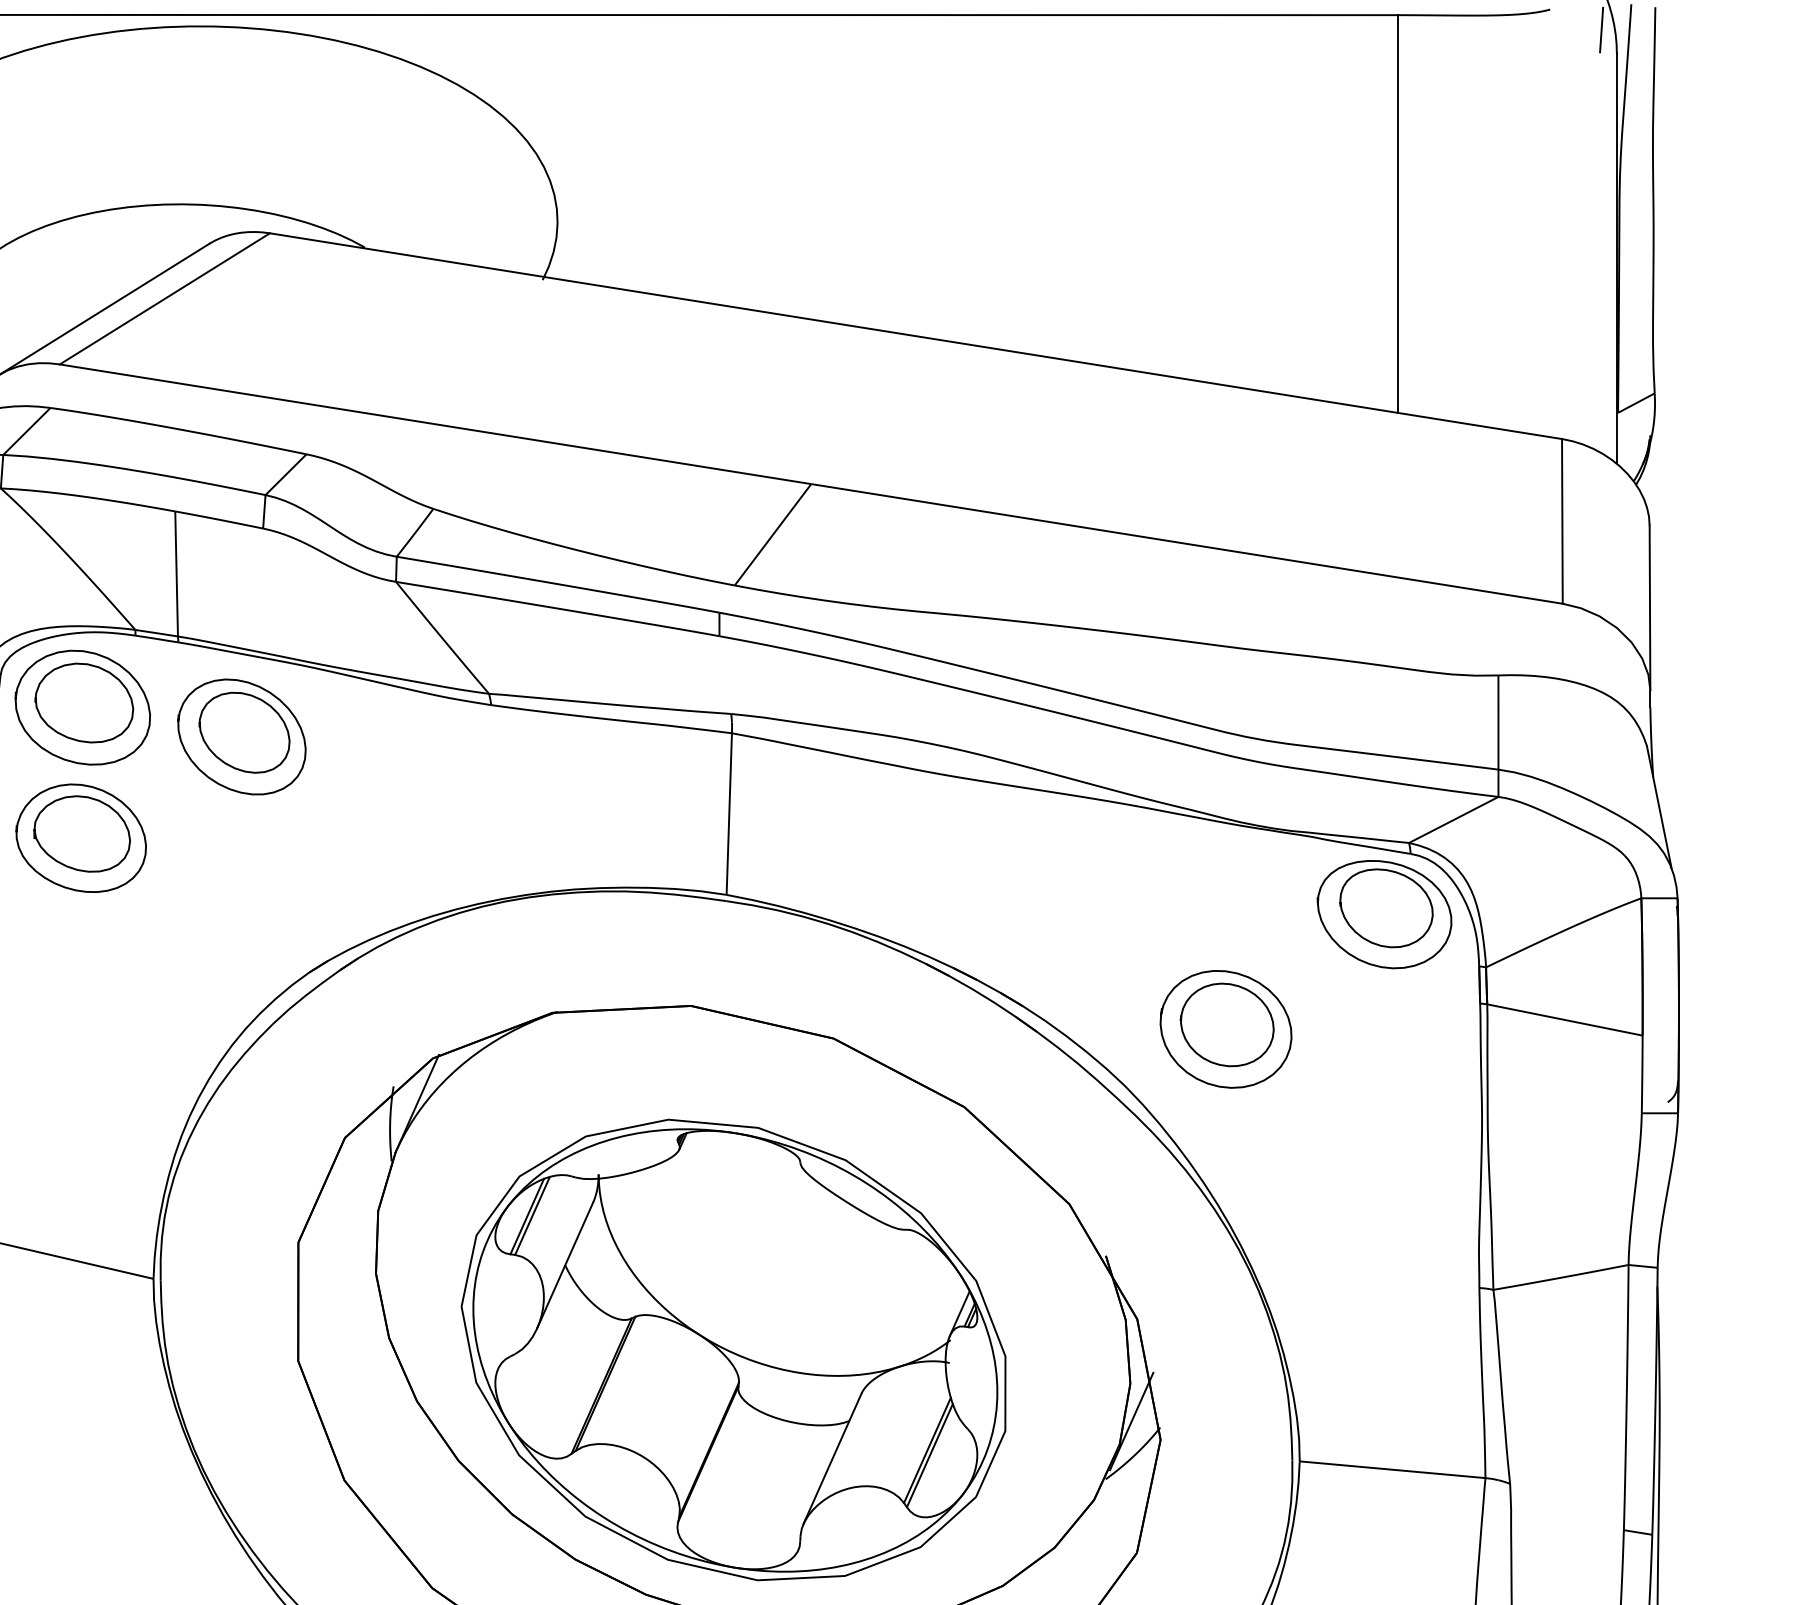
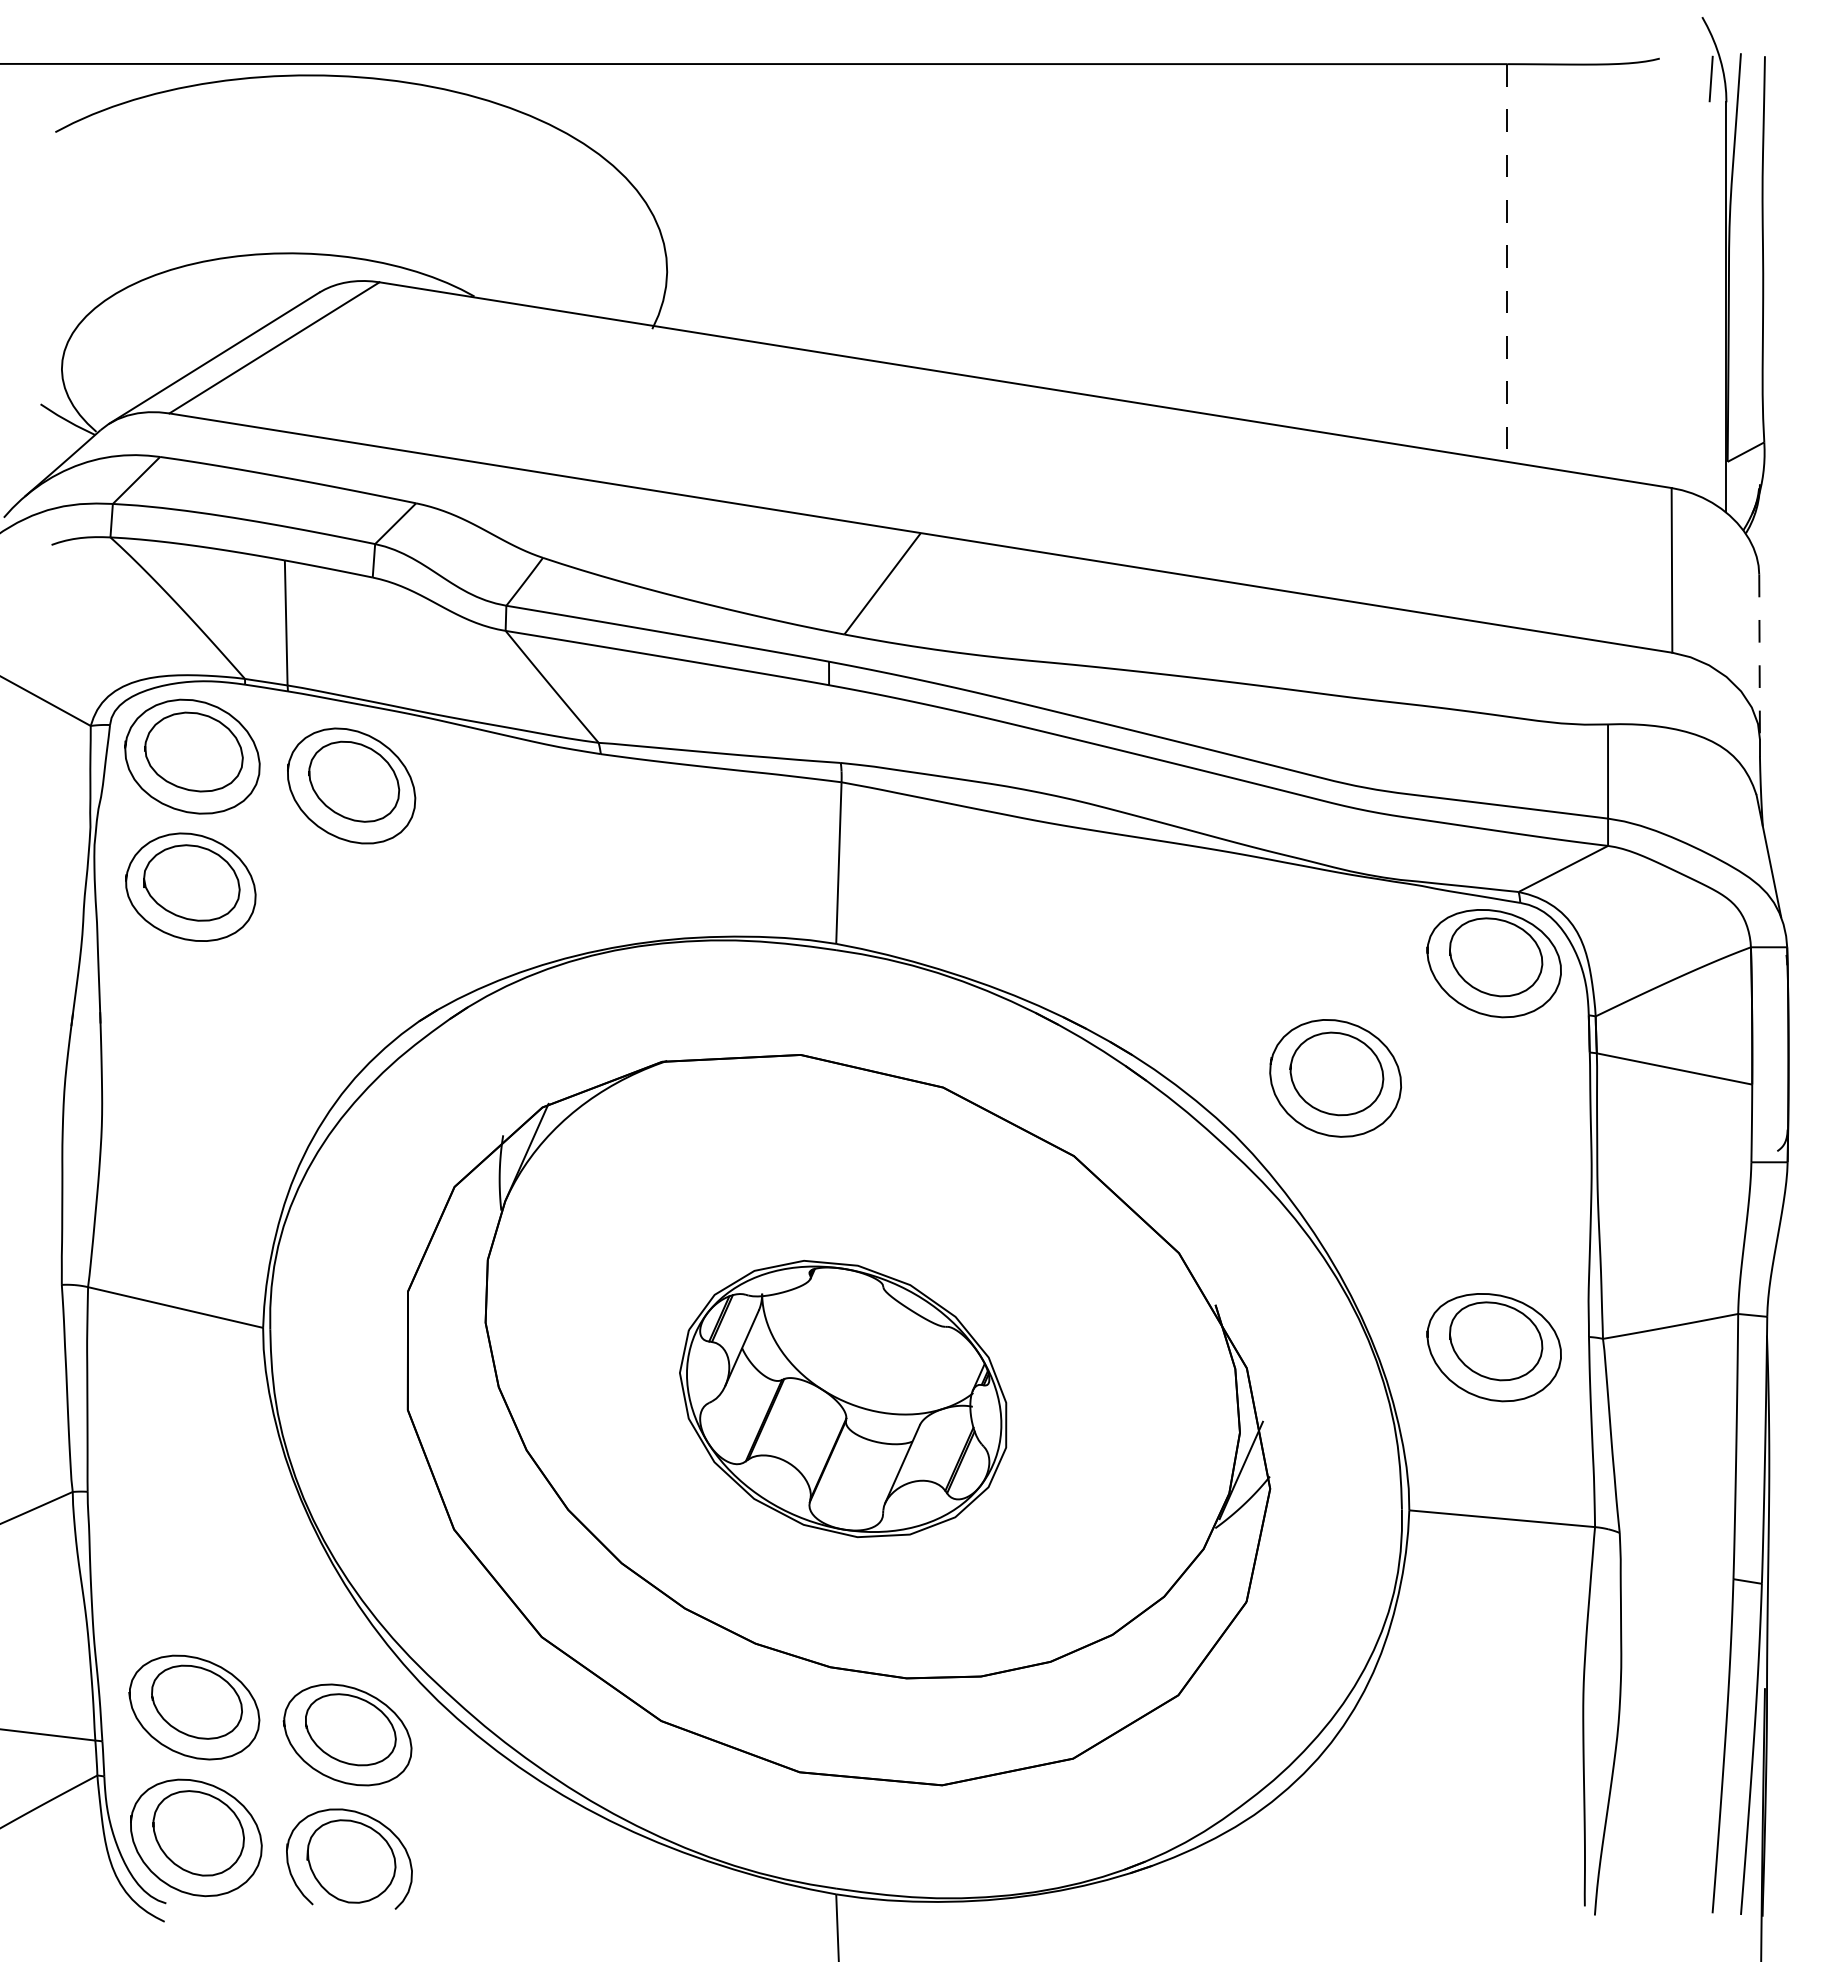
line: (1397, 214) -> (1507, 263), solid -> dashed
line: (1649, 608) -> (1759, 657), solid -> dashed
part: (1383, 1298) -> (1493, 1347), added
part: (732, 1349) -> (842, 1398), size x0.6

